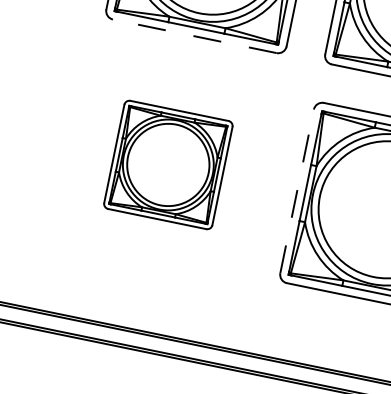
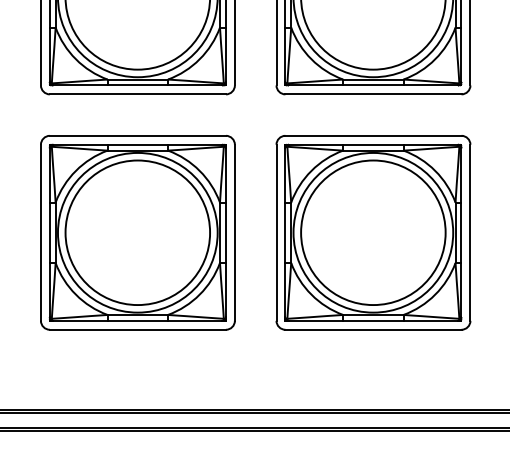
line: (194, 36) -> (137, 94), dashed -> solid
part: (168, 164) -> (137, 232), size x1.67
line: (297, 191) -> (276, 232), dashed -> solid

